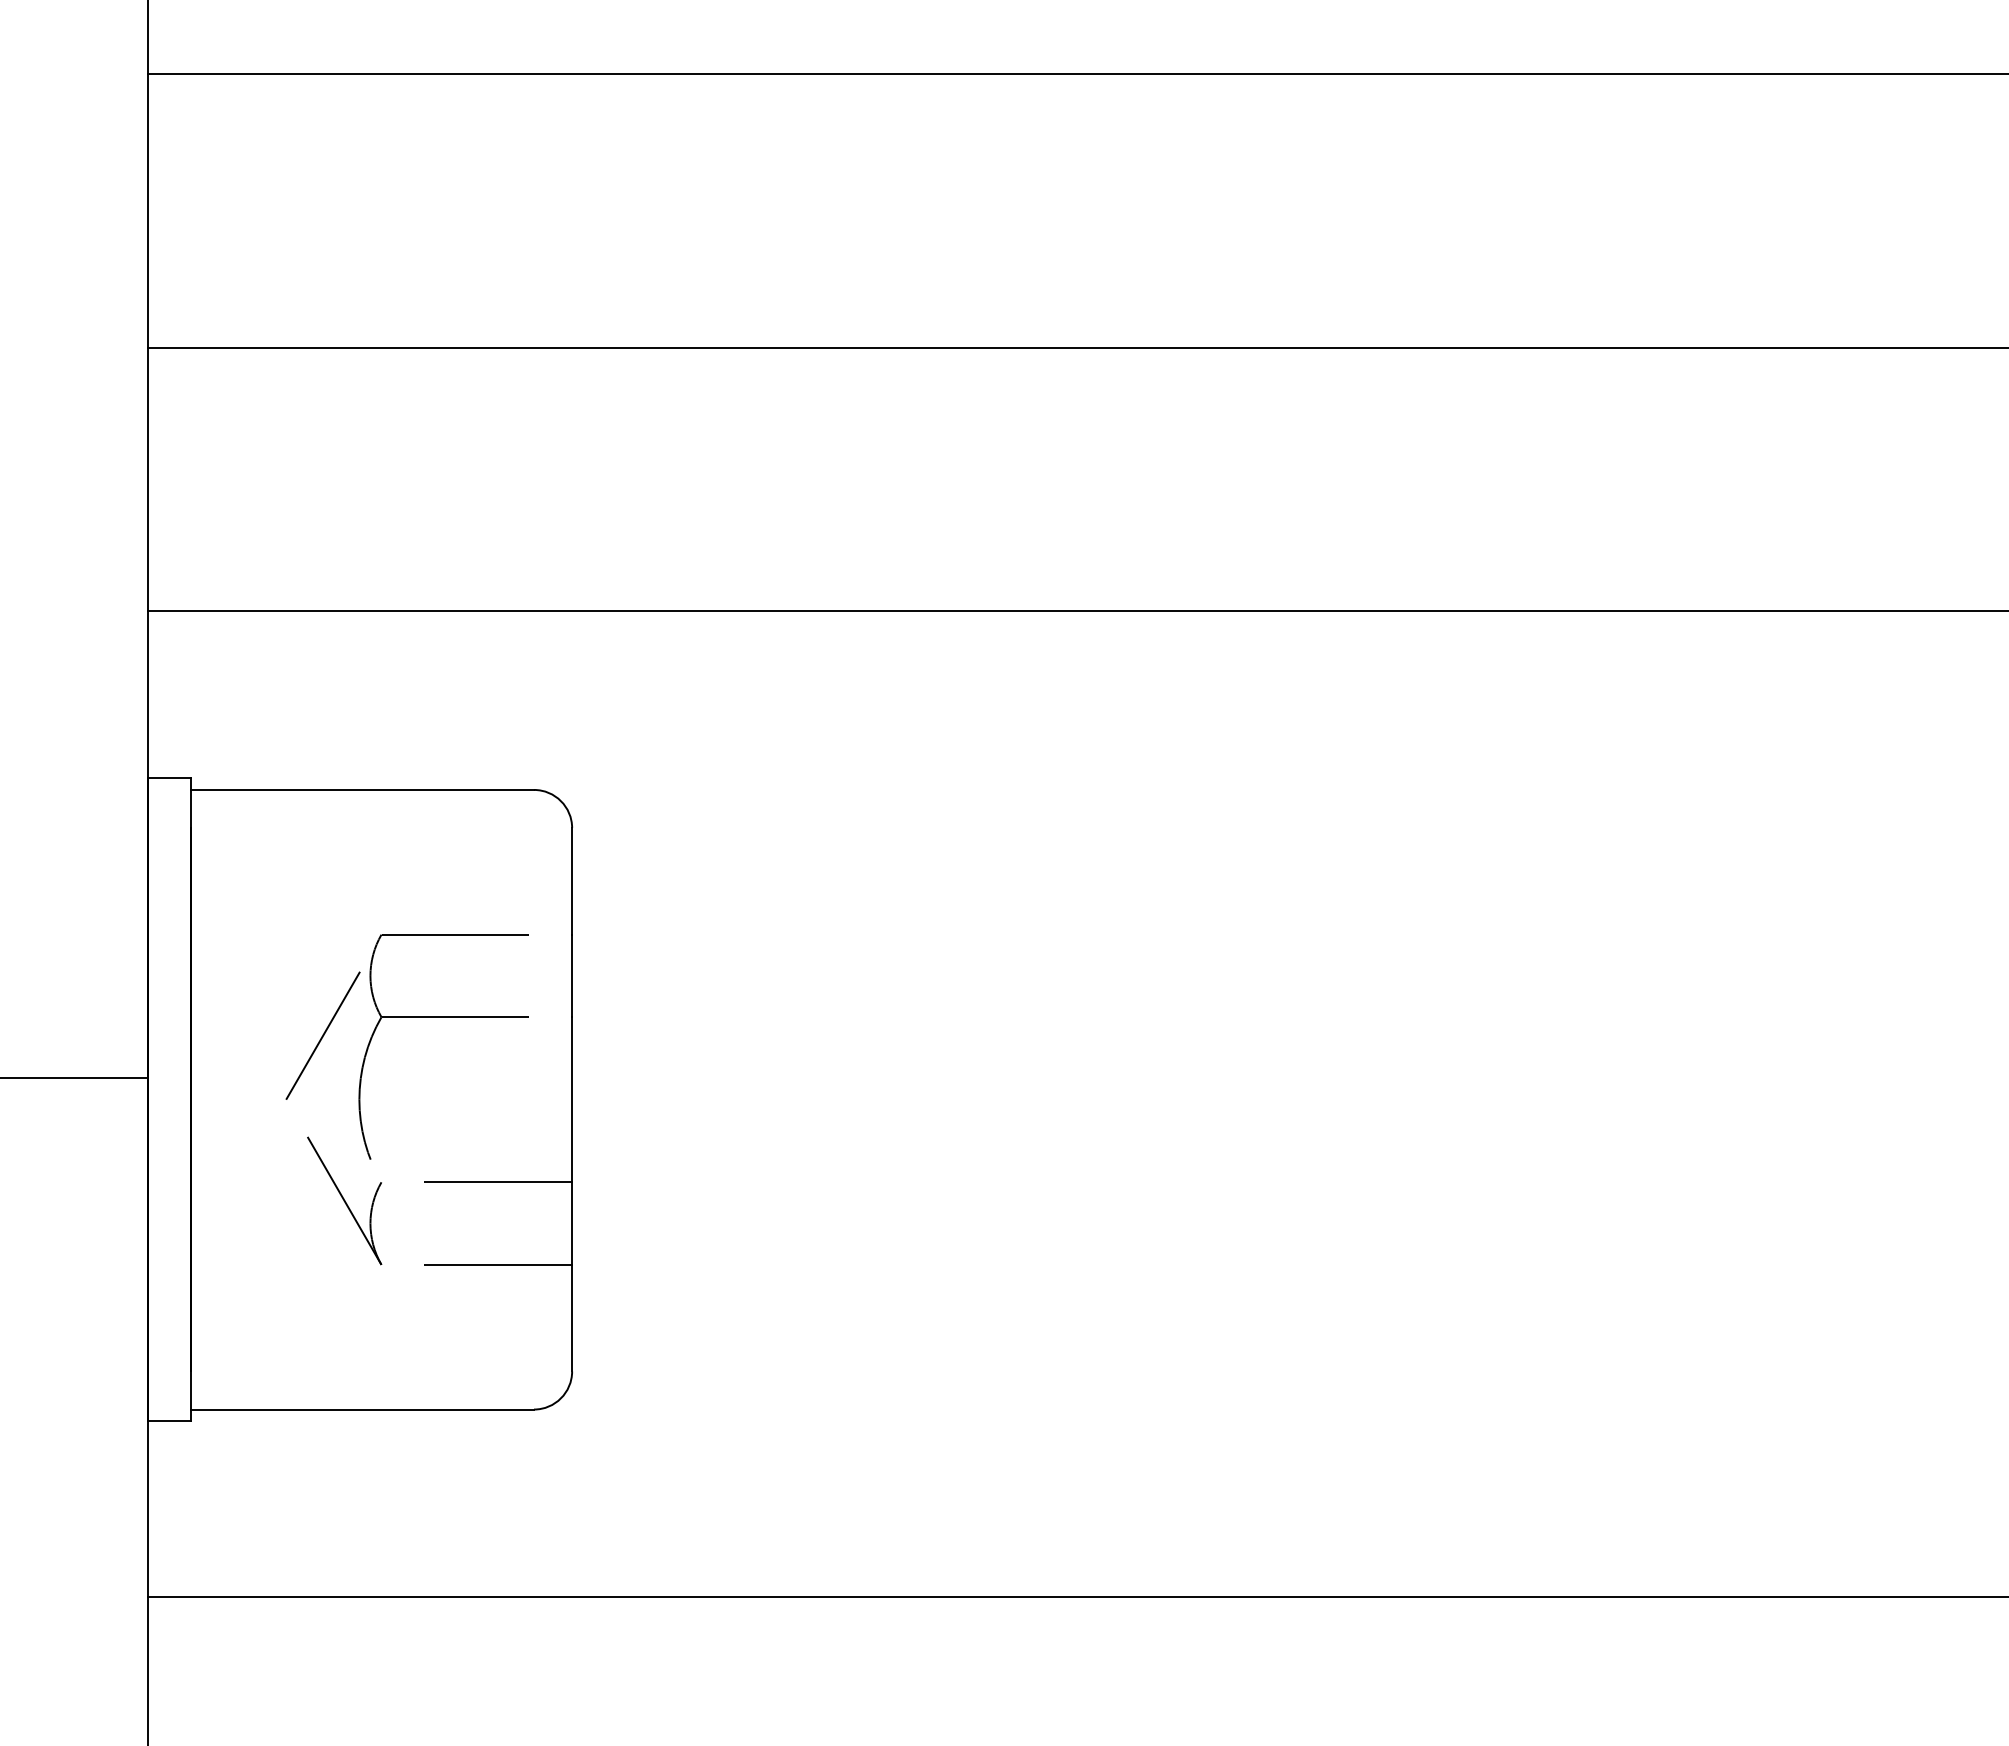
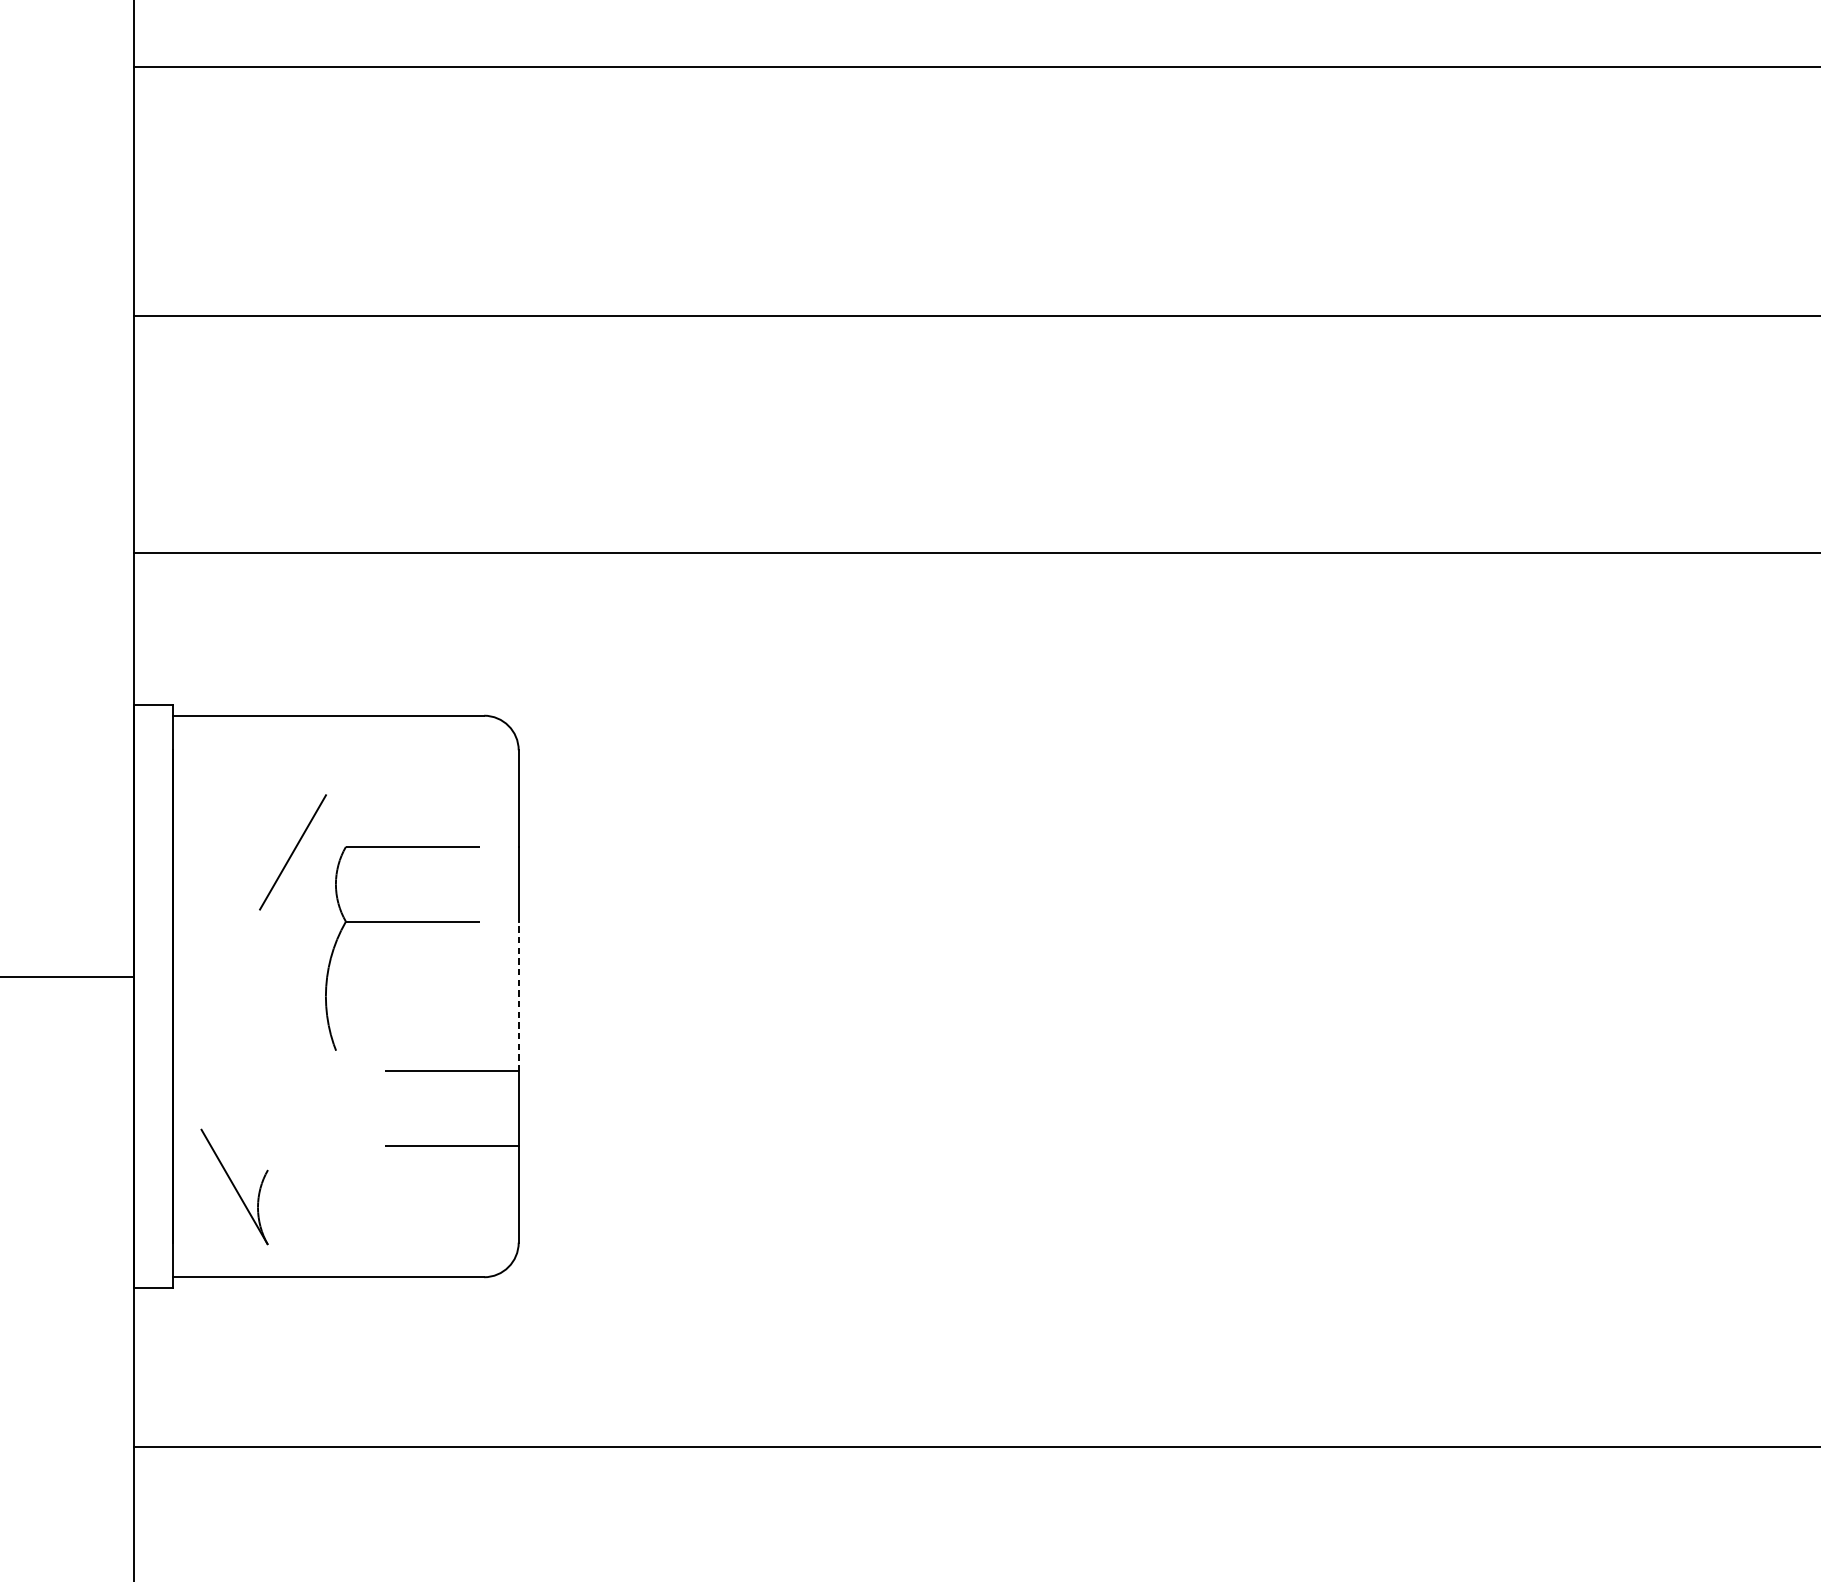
line: (322, 1035) -> (292, 852), moved
line: (572, 1099) -> (519, 996), solid -> dashed
part: (344, 1200) -> (234, 1186), moved

